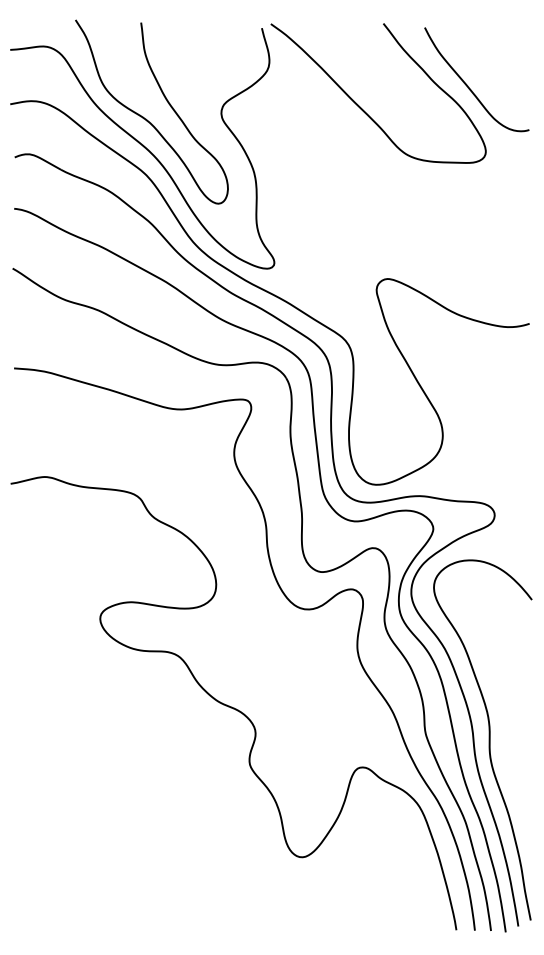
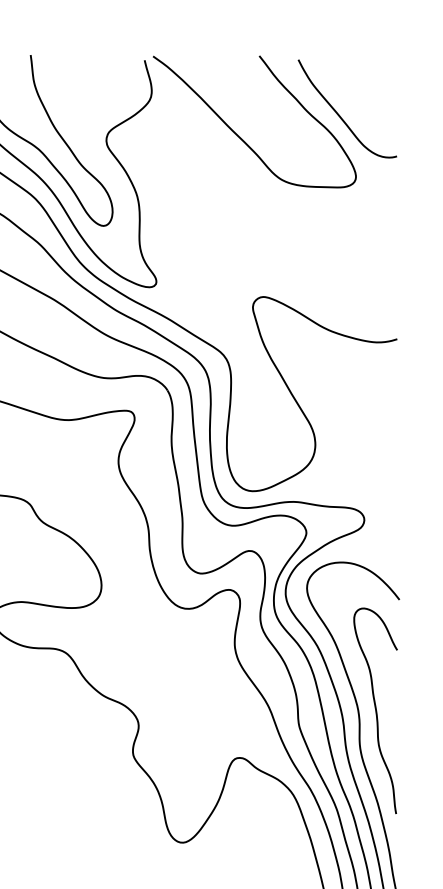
curve: (506, 717) -> (375, 710), added

